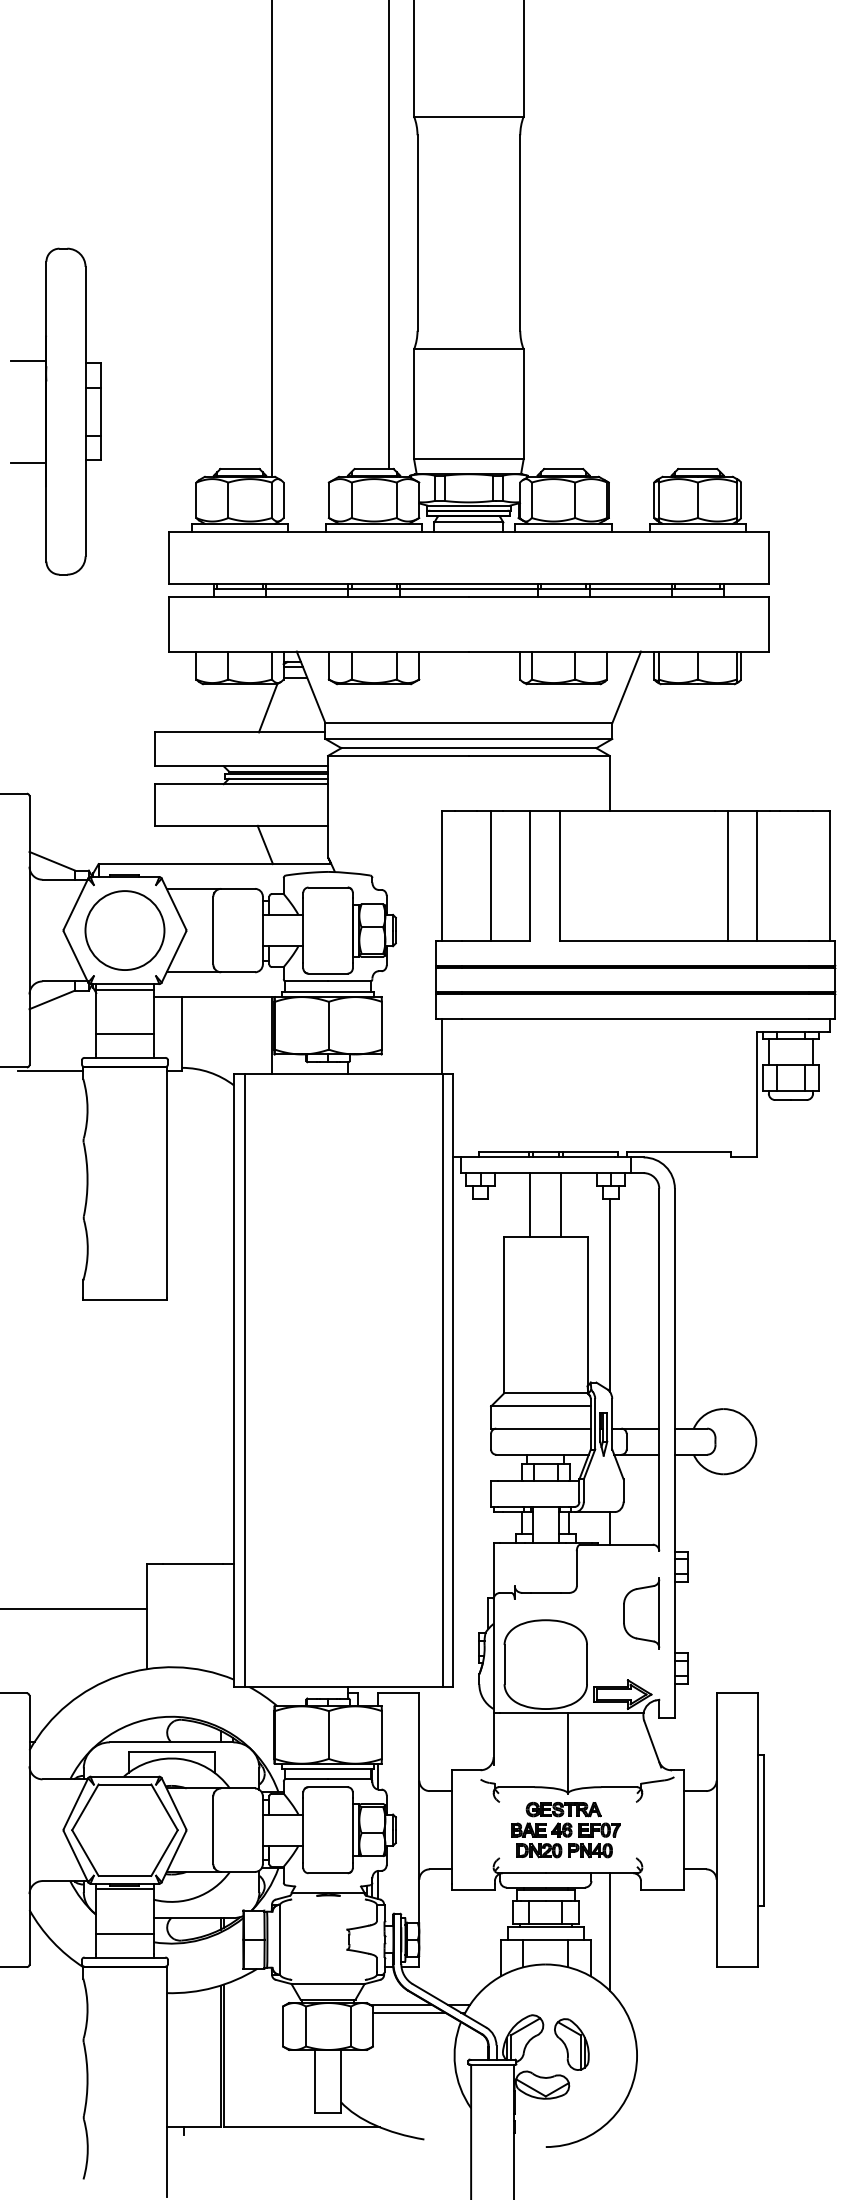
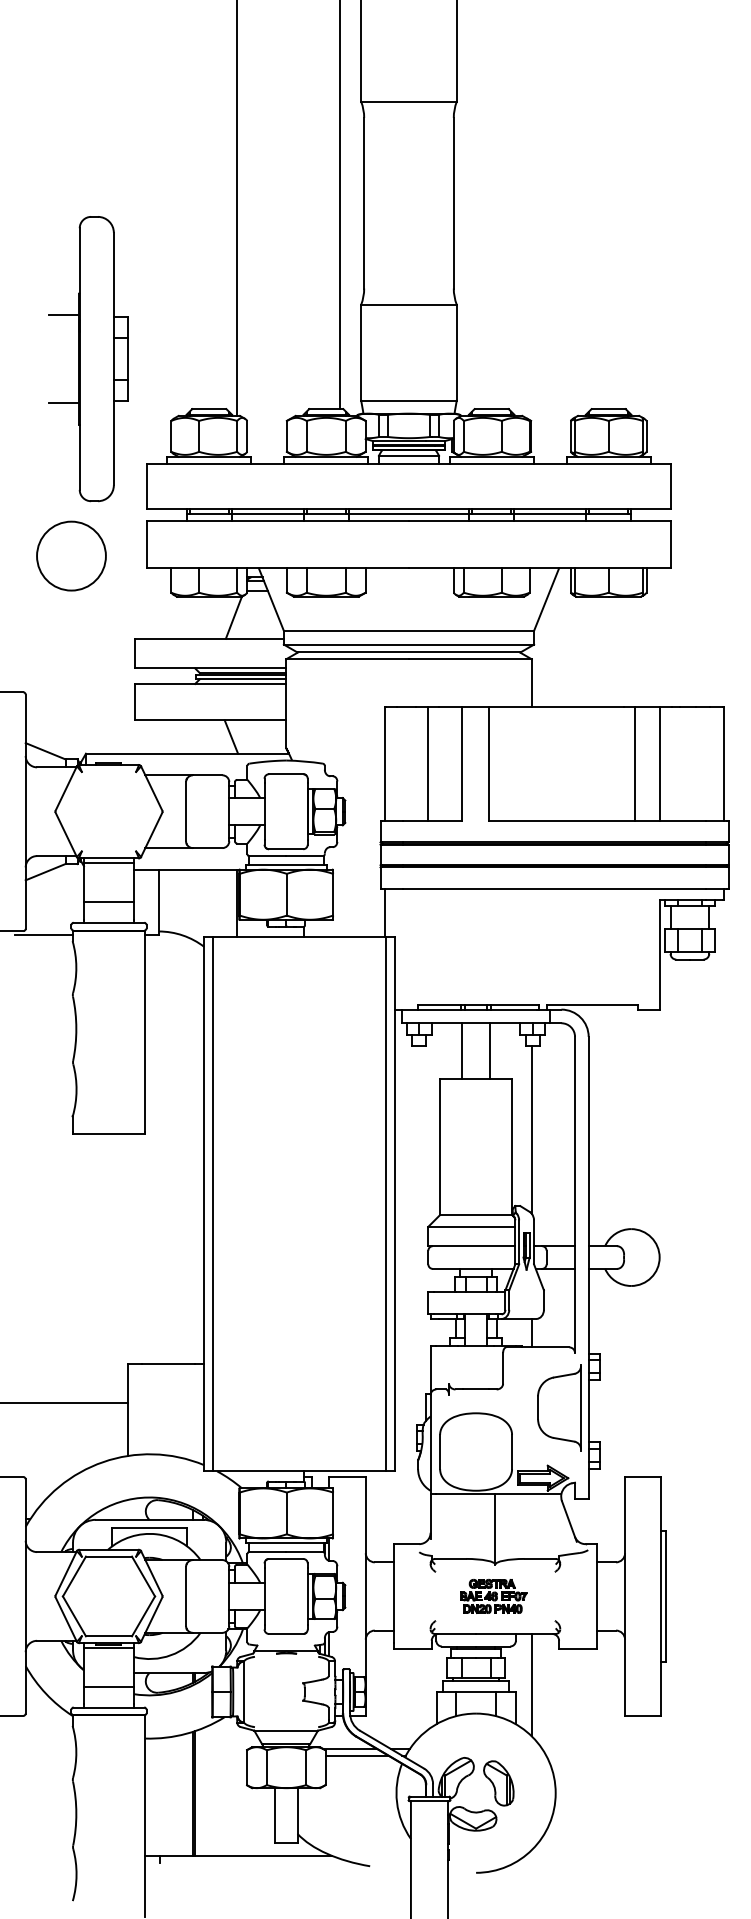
part: (55, 411) -> (87, 358), moved
circle: (124, 930) -> (71, 556), moved
part: (641, 1613) -> (559, 1407), size x1.4
part: (565, 1830) -> (493, 1596), size x0.7

